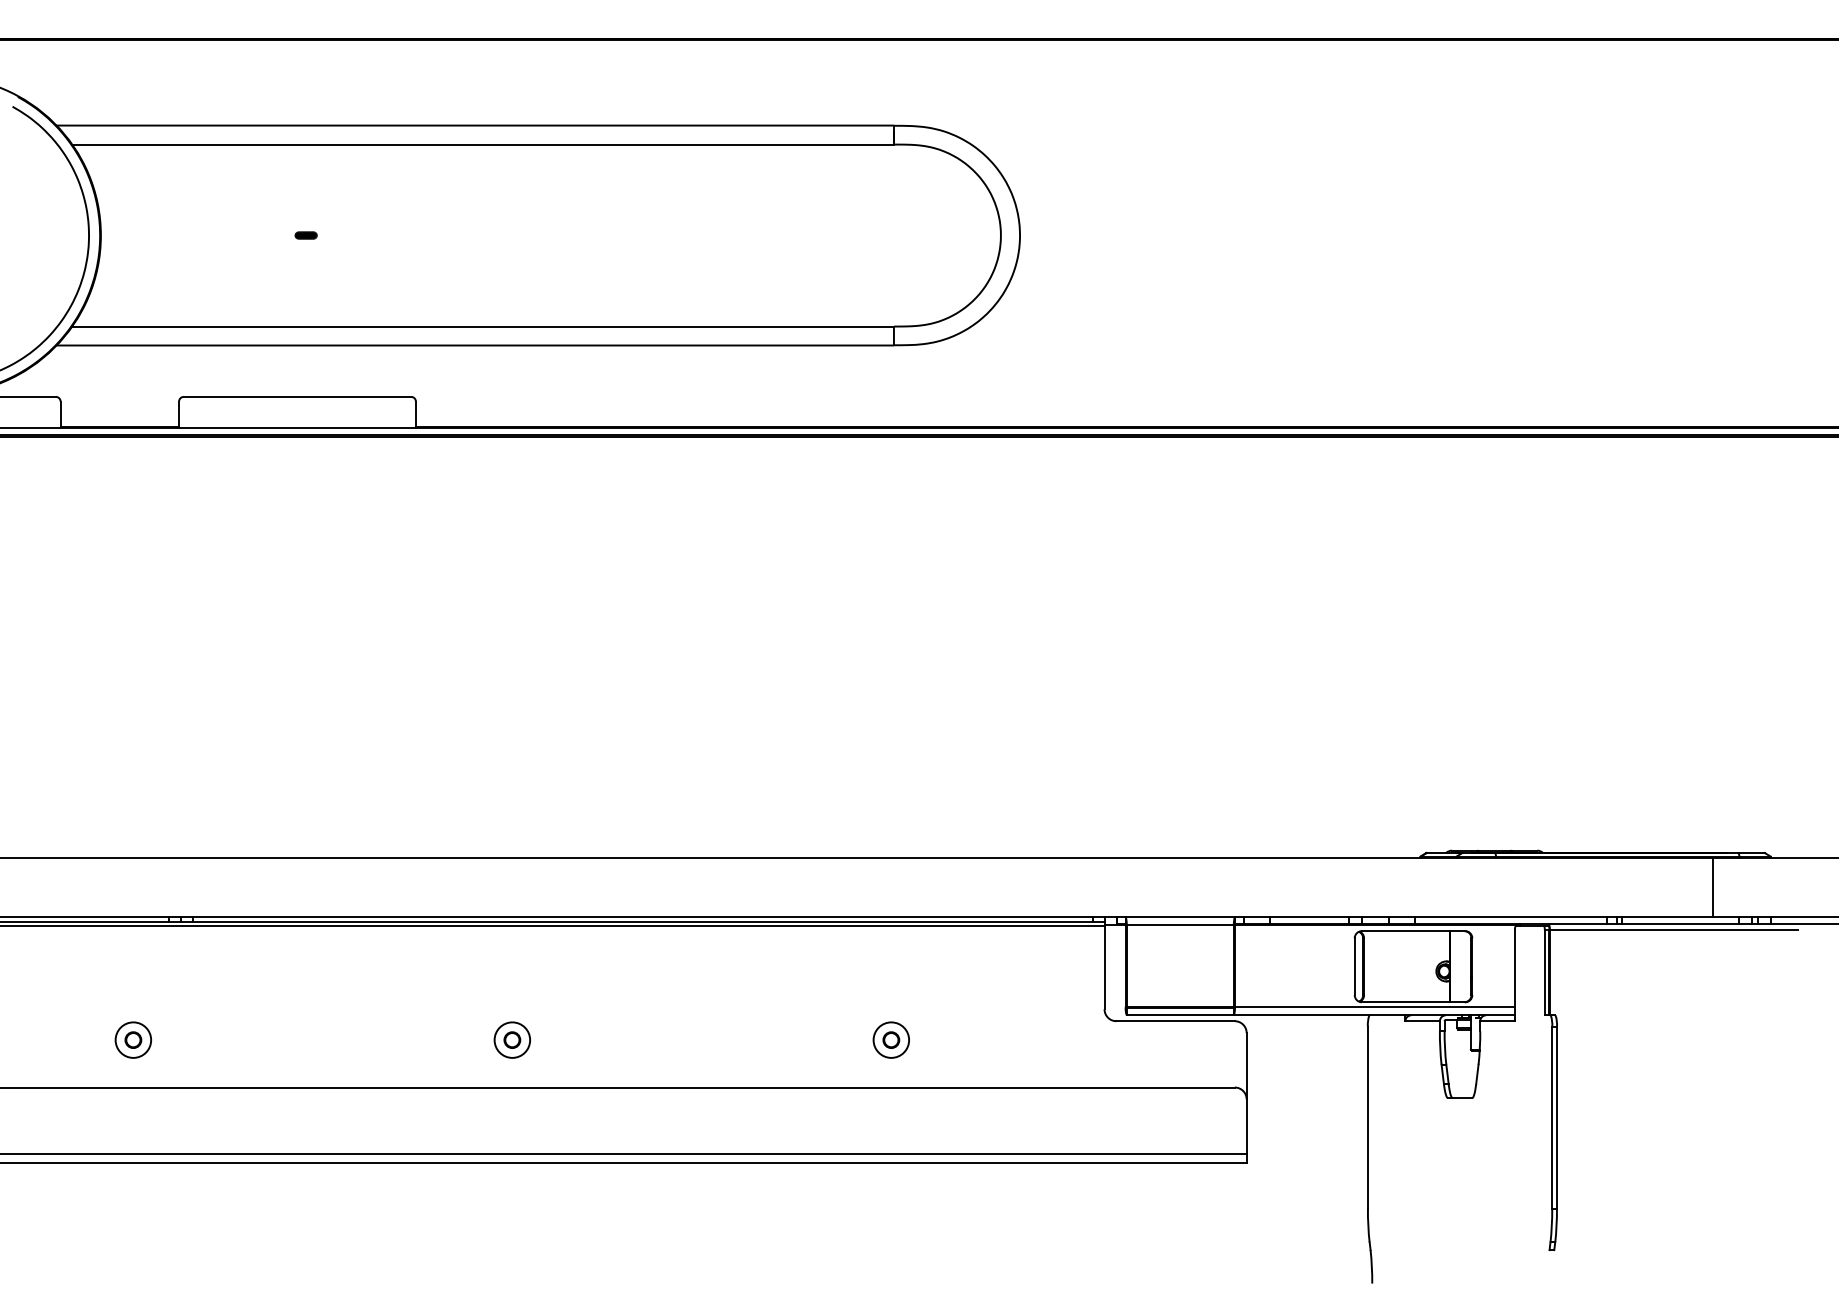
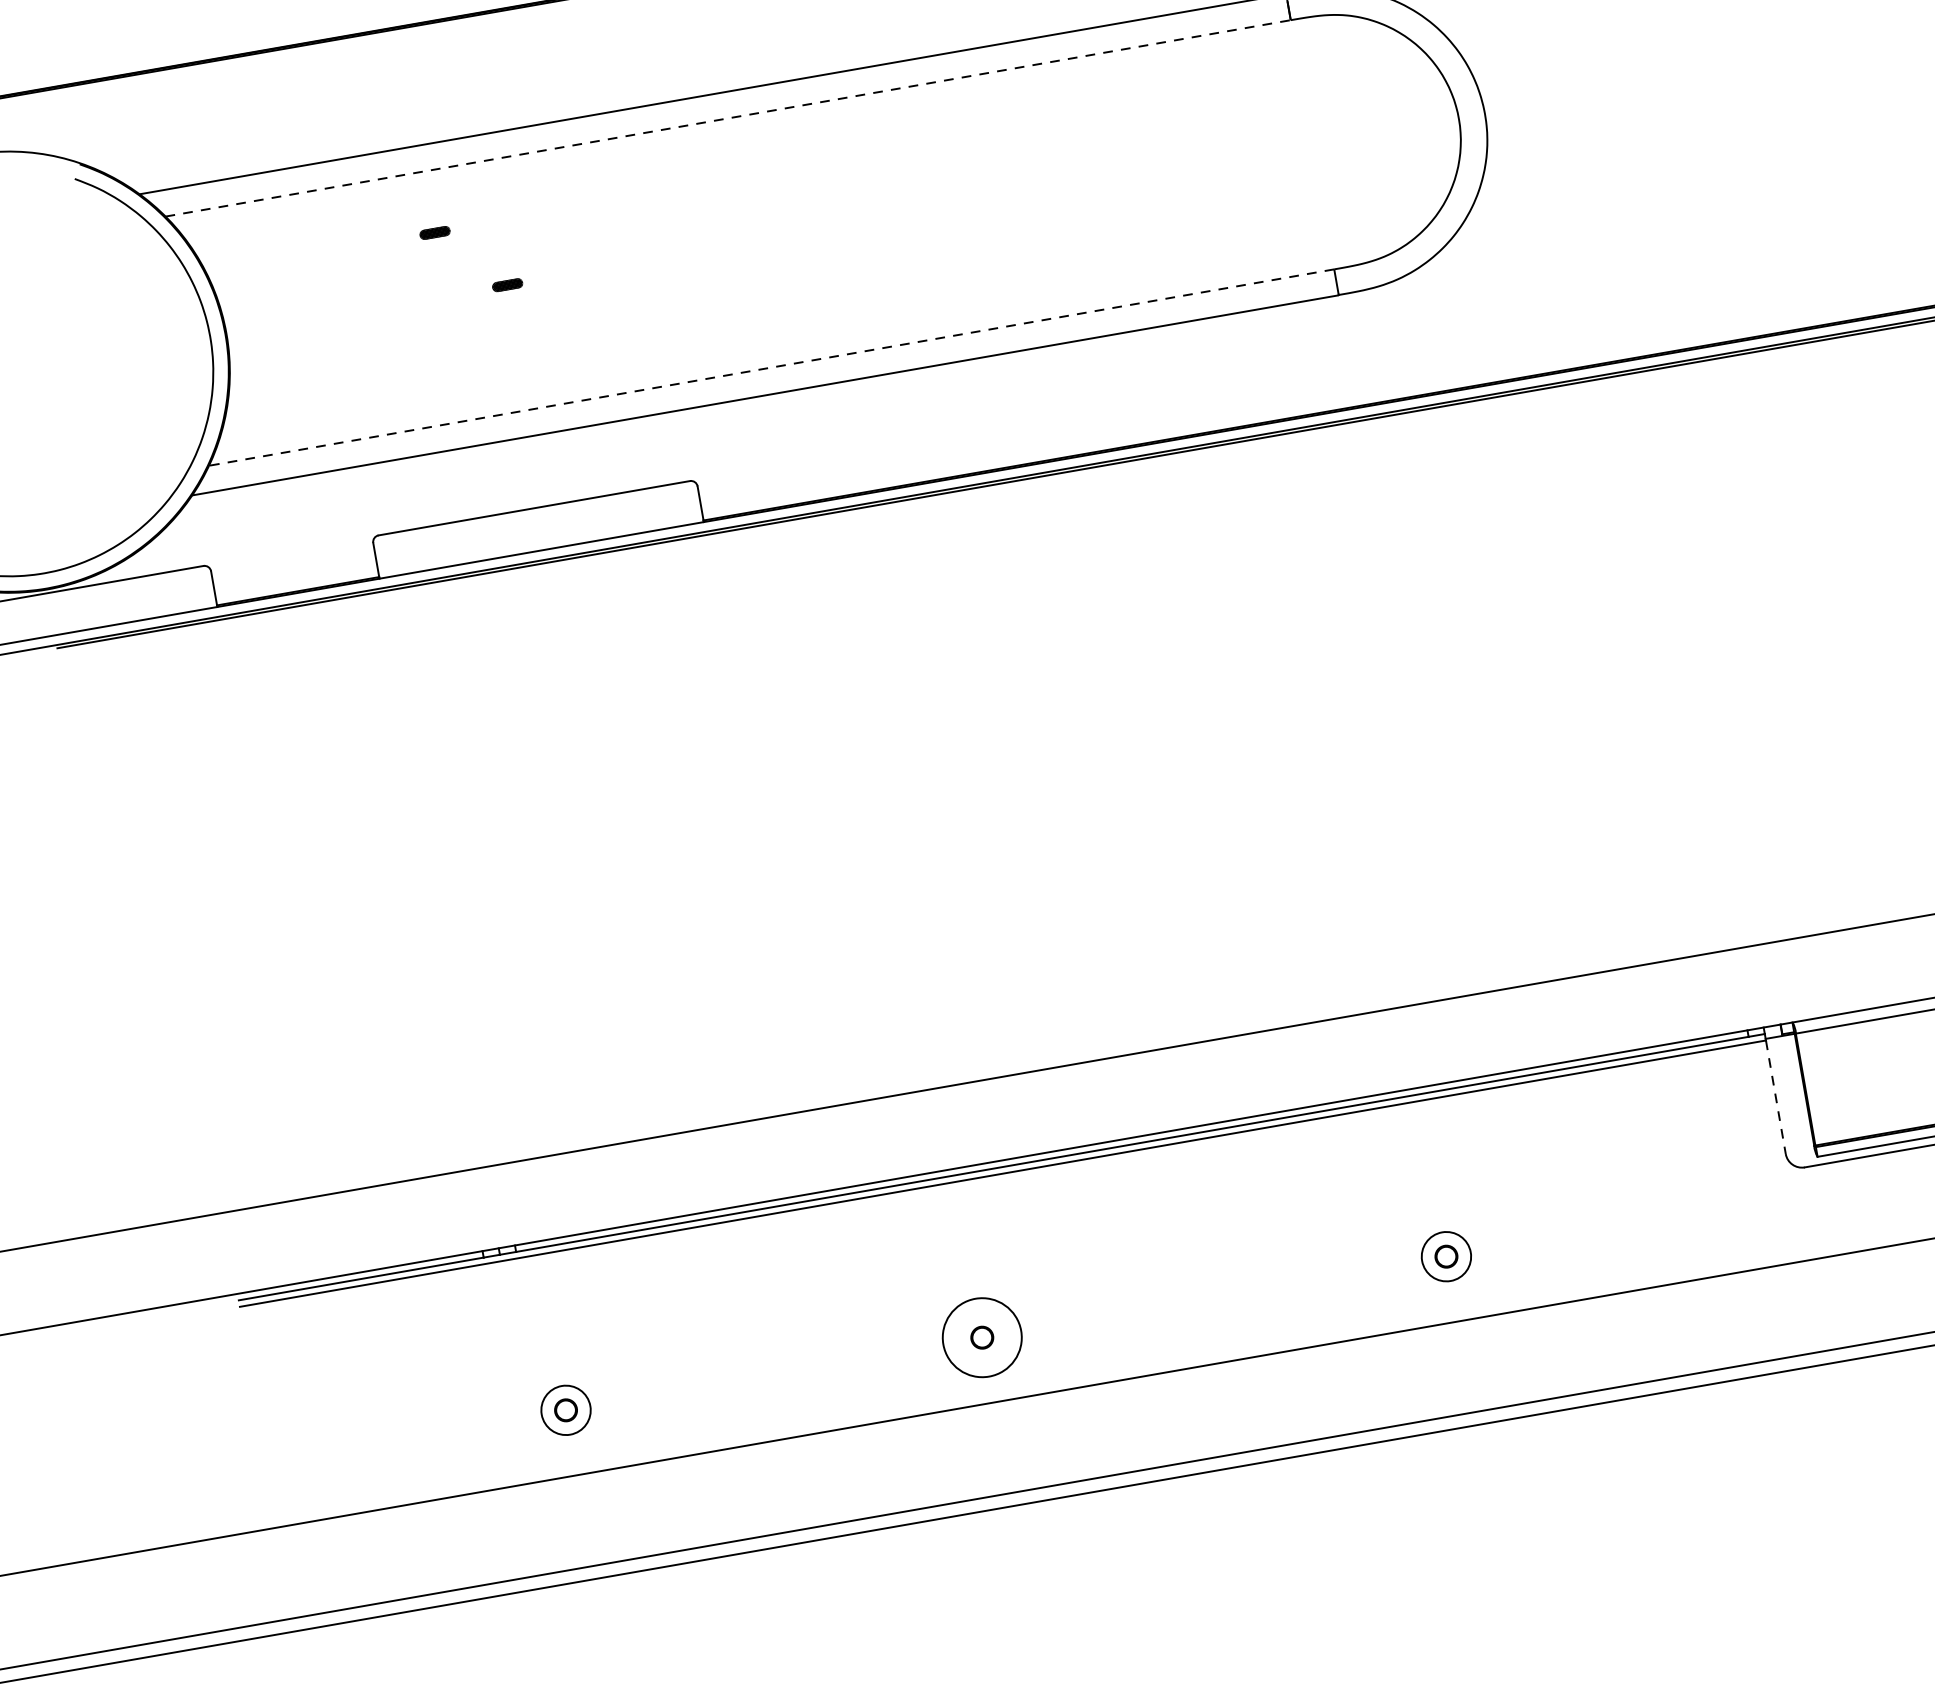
line: (483, 144) -> (728, 118), solid -> dashed
part: (260, 189) -> (434, 233), added
line: (483, 326) -> (772, 367), solid -> dashed
line: (1104, 968) -> (1775, 1098), solid -> dashed
part: (133, 1039) -> (566, 1409), moved
circle: (512, 1039) -> (982, 1336), size x1.6
part: (890, 1039) -> (1445, 1256), moved

